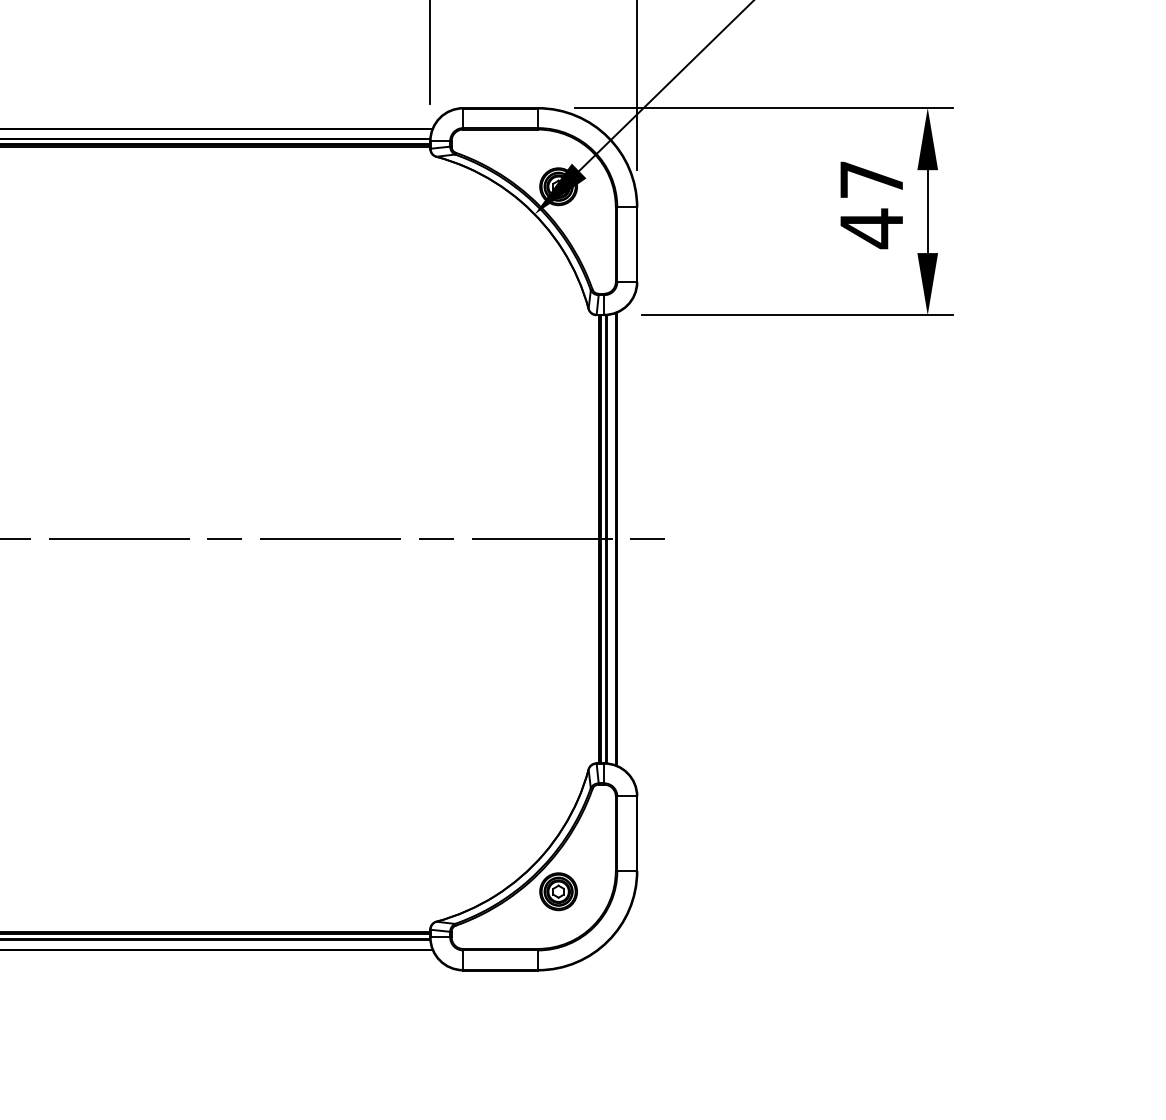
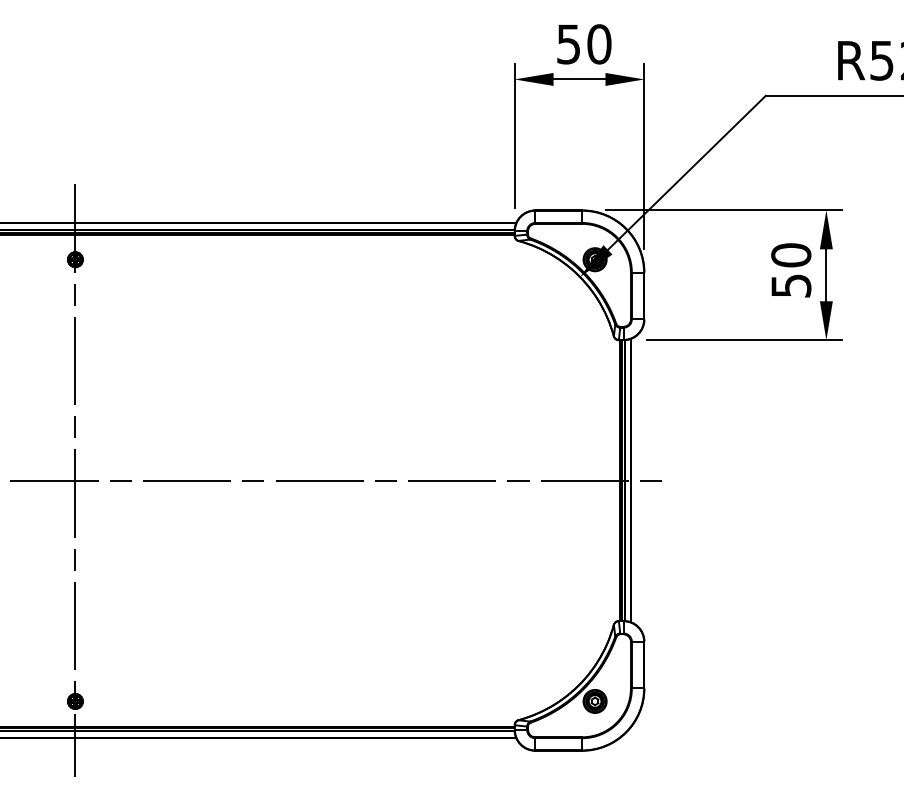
text: (872, 203) -> (791, 270), 47 -> 50

